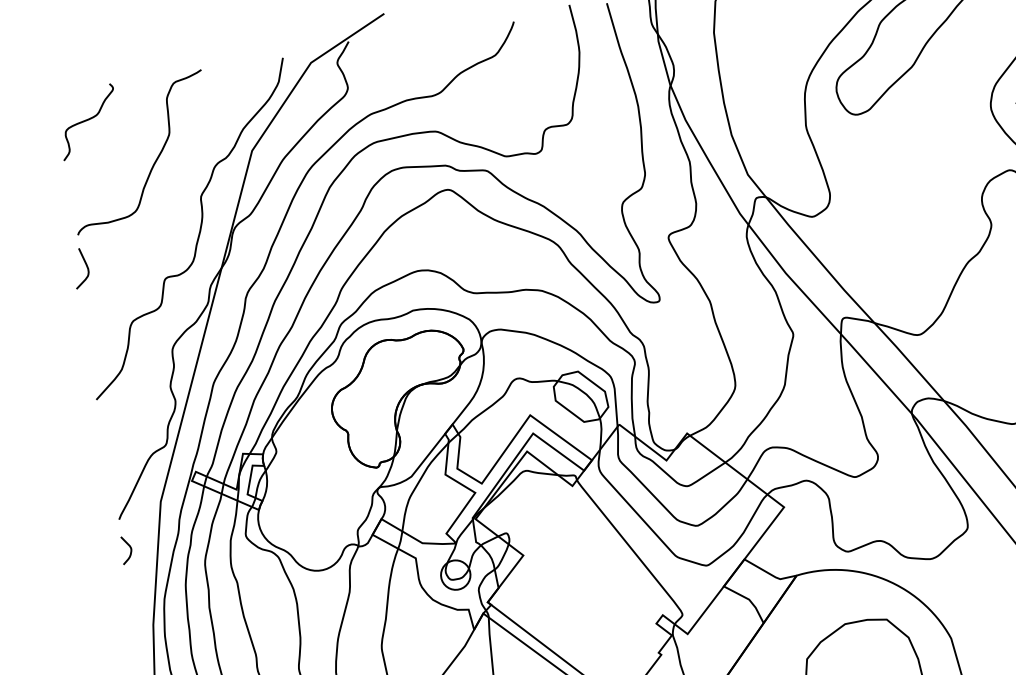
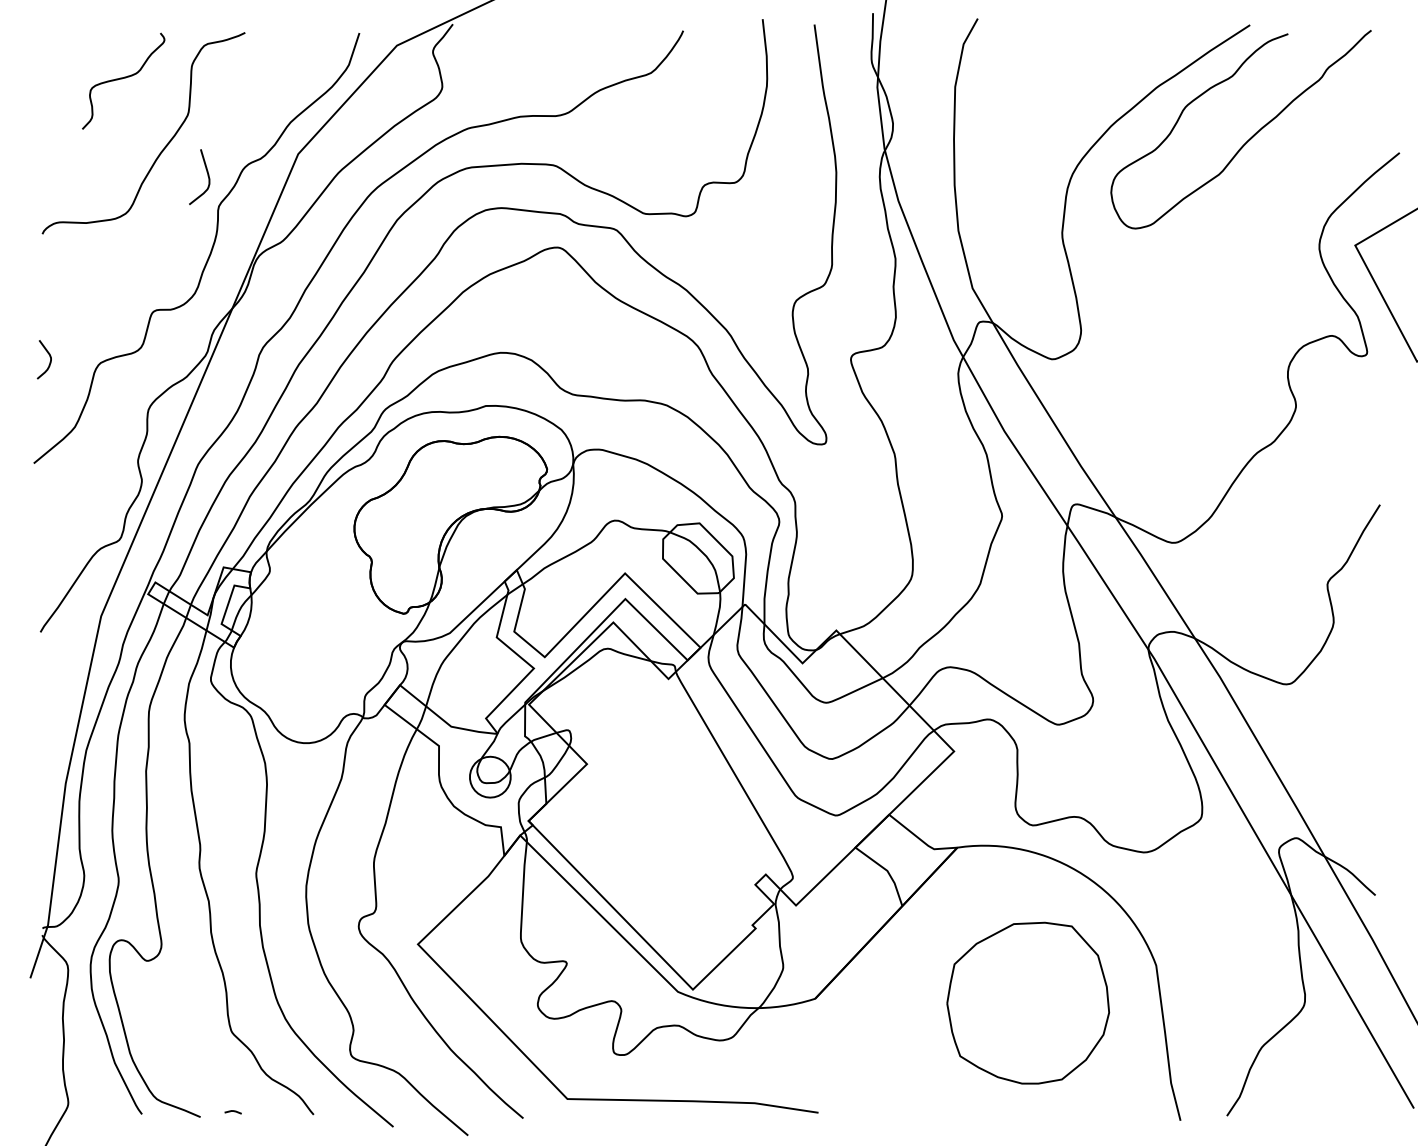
curve: (87, 120) -> (122, 79), moved
curve: (86, 267) -> (207, 176), moved
curve: (129, 548) -> (49, 357), moved

